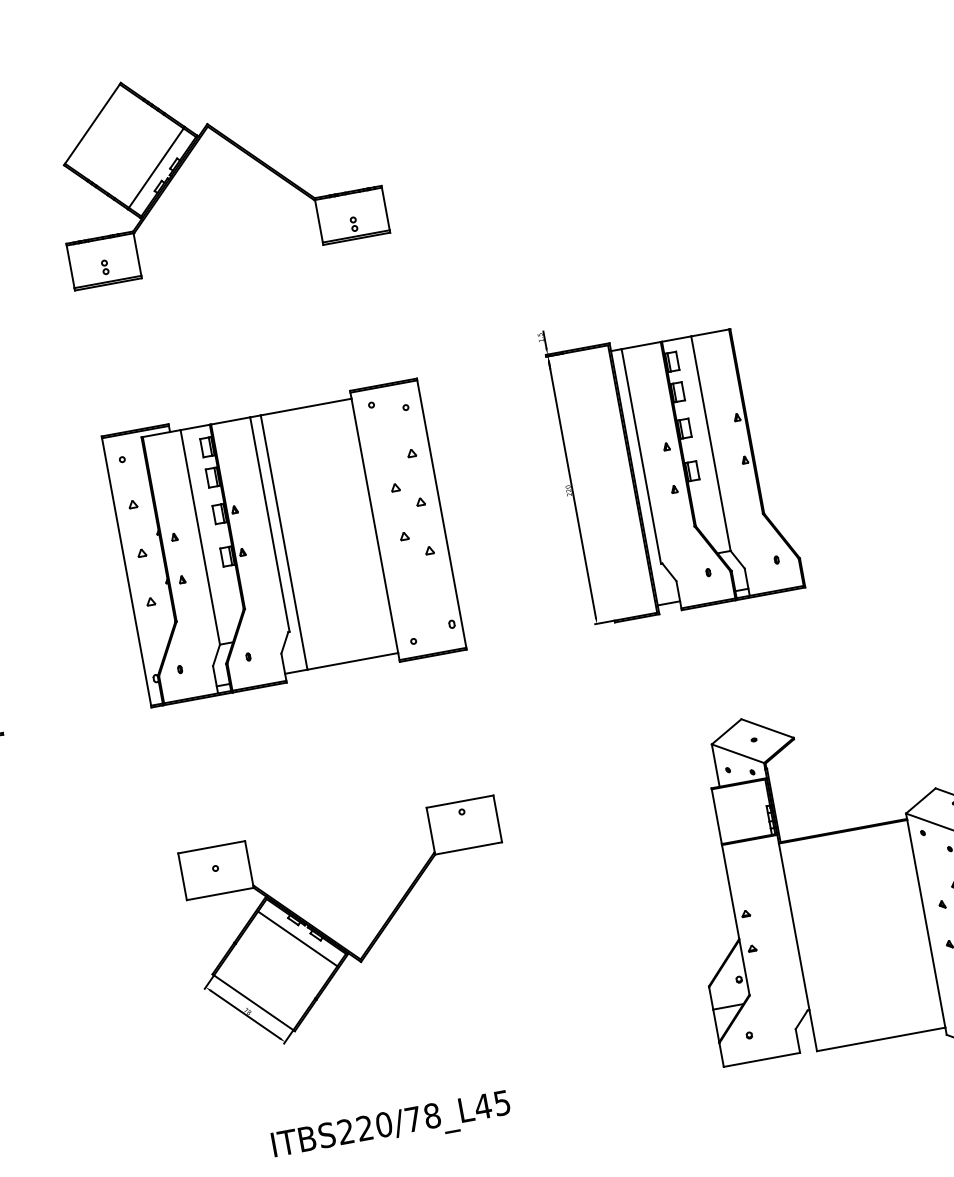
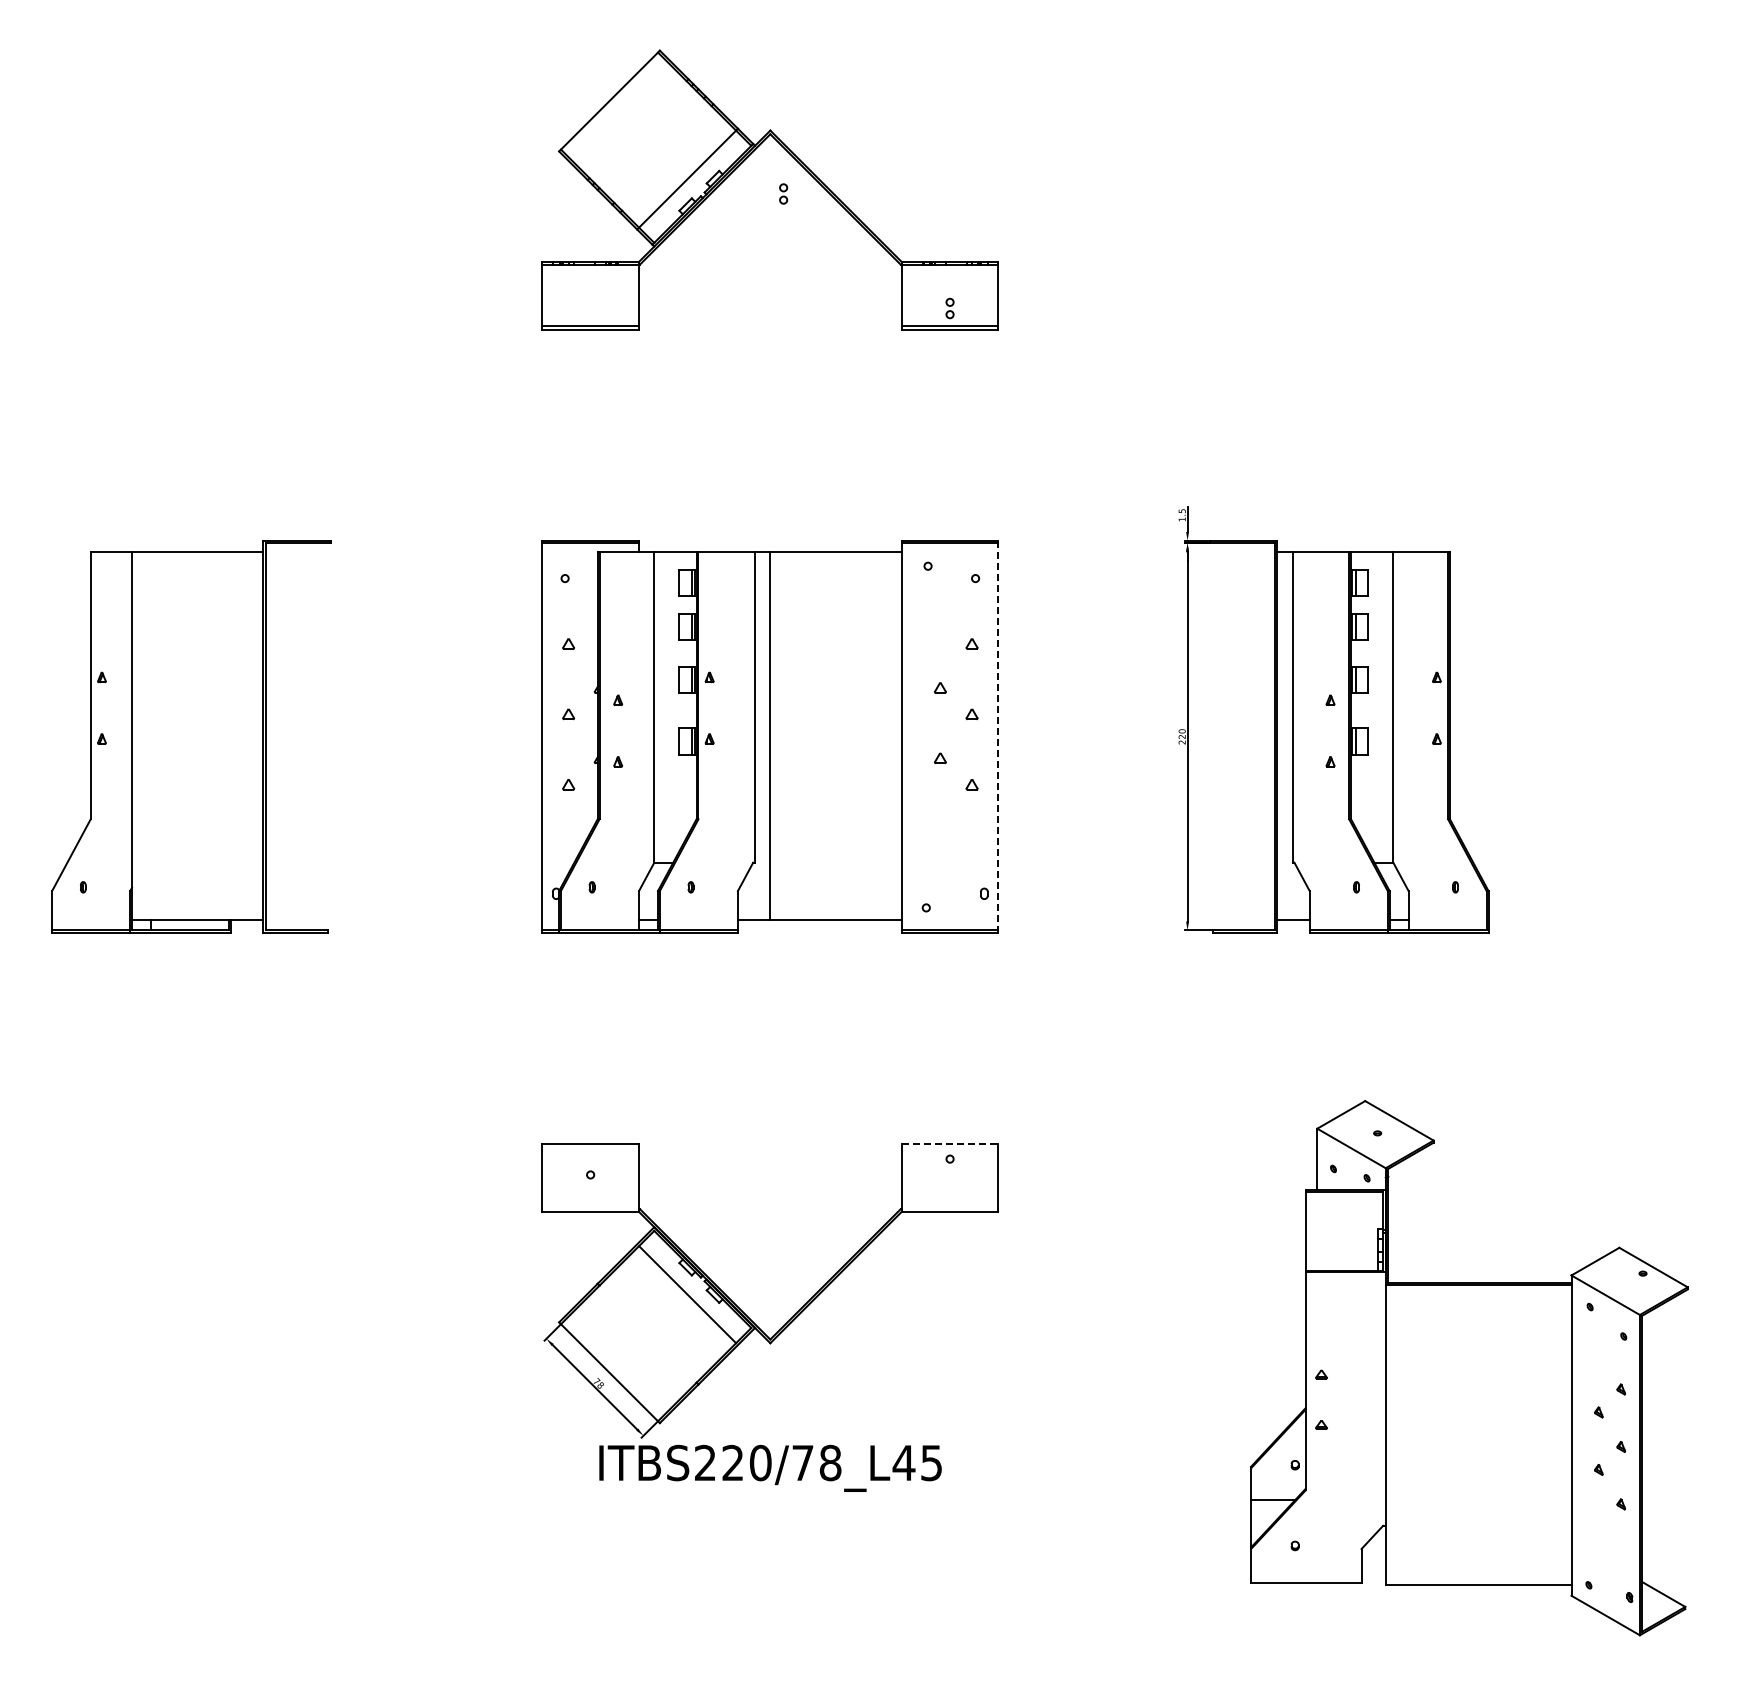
part: (105, 267) -> (783, 193), moved
line: (441, 513) -> (998, 736), solid -> dashed
line: (460, 801) -> (950, 1144), solid -> dashed
text: (391, 1126) -> (770, 1467), moved

